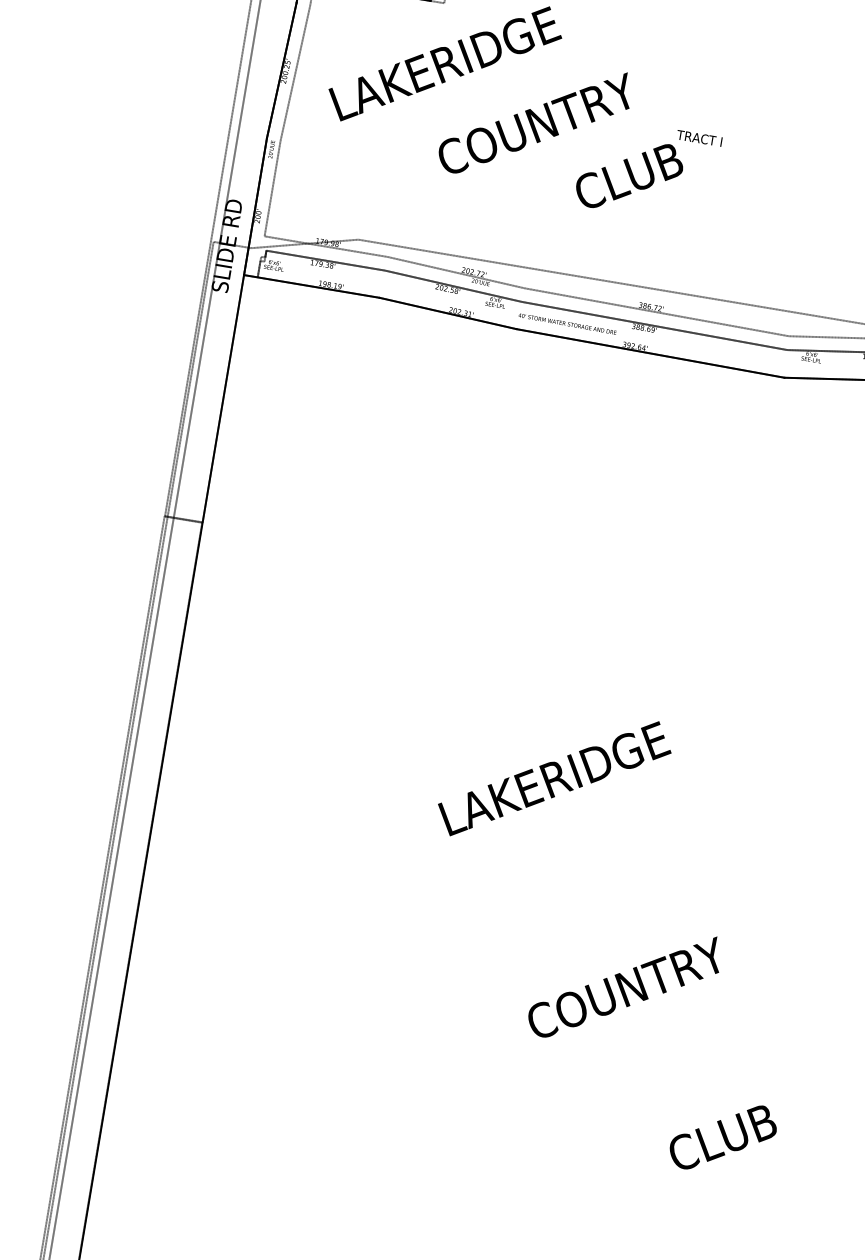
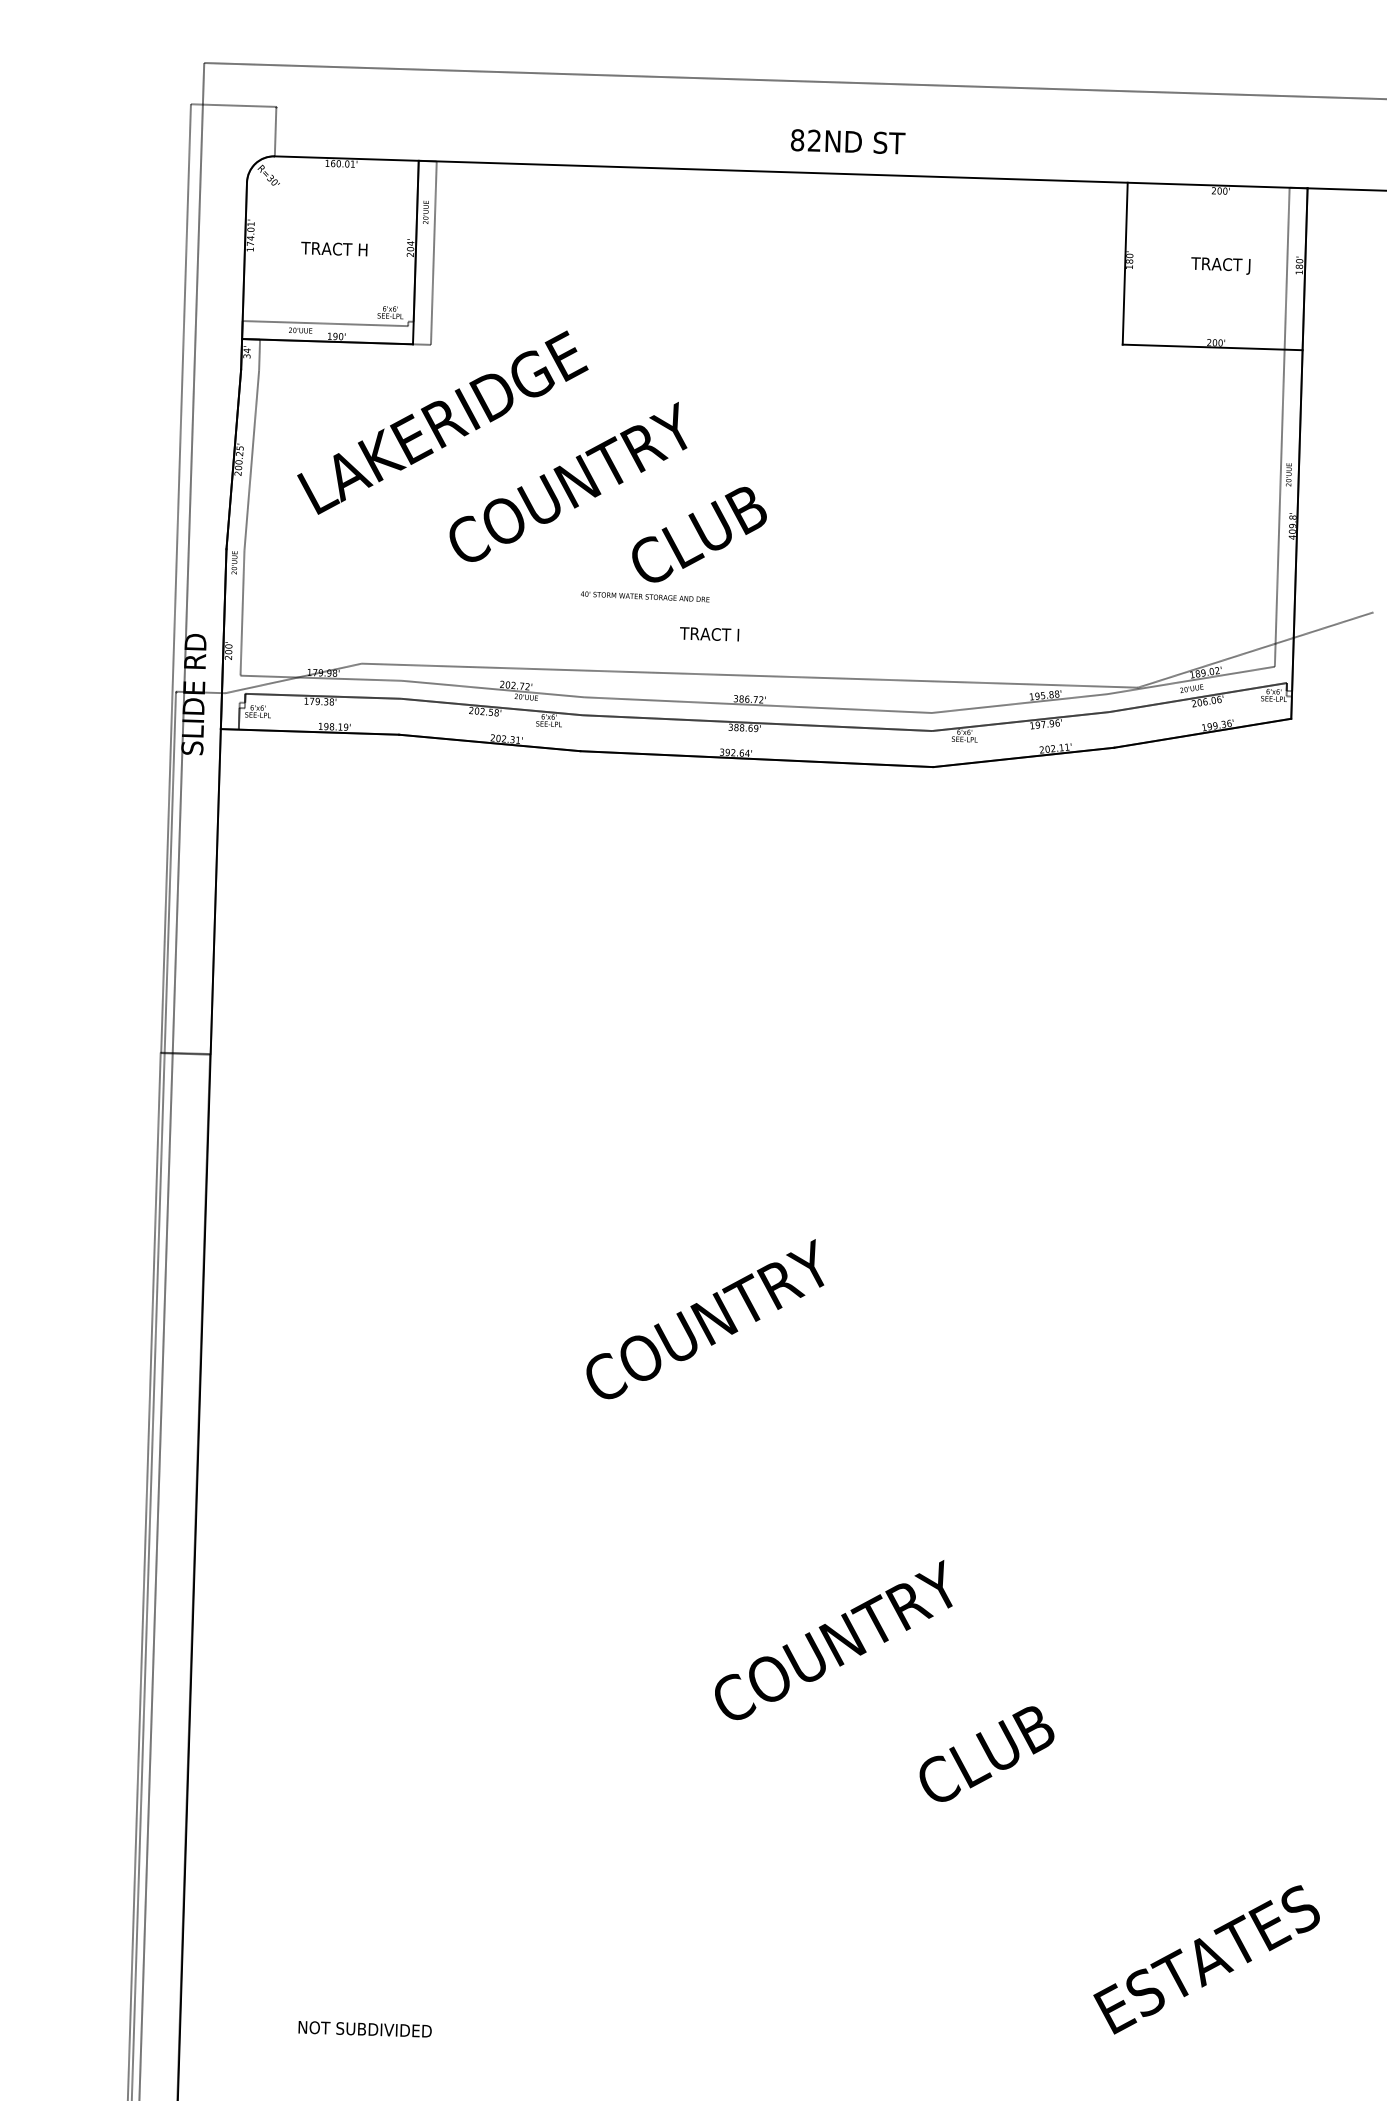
text: (699, 138) -> (709, 634), moved
text: (567, 323) -> (645, 596), moved
text: (554, 778) -> (707, 1322), LAKERIDGE -> COUNTRY
text: (624, 986) -> (833, 1640), moved

